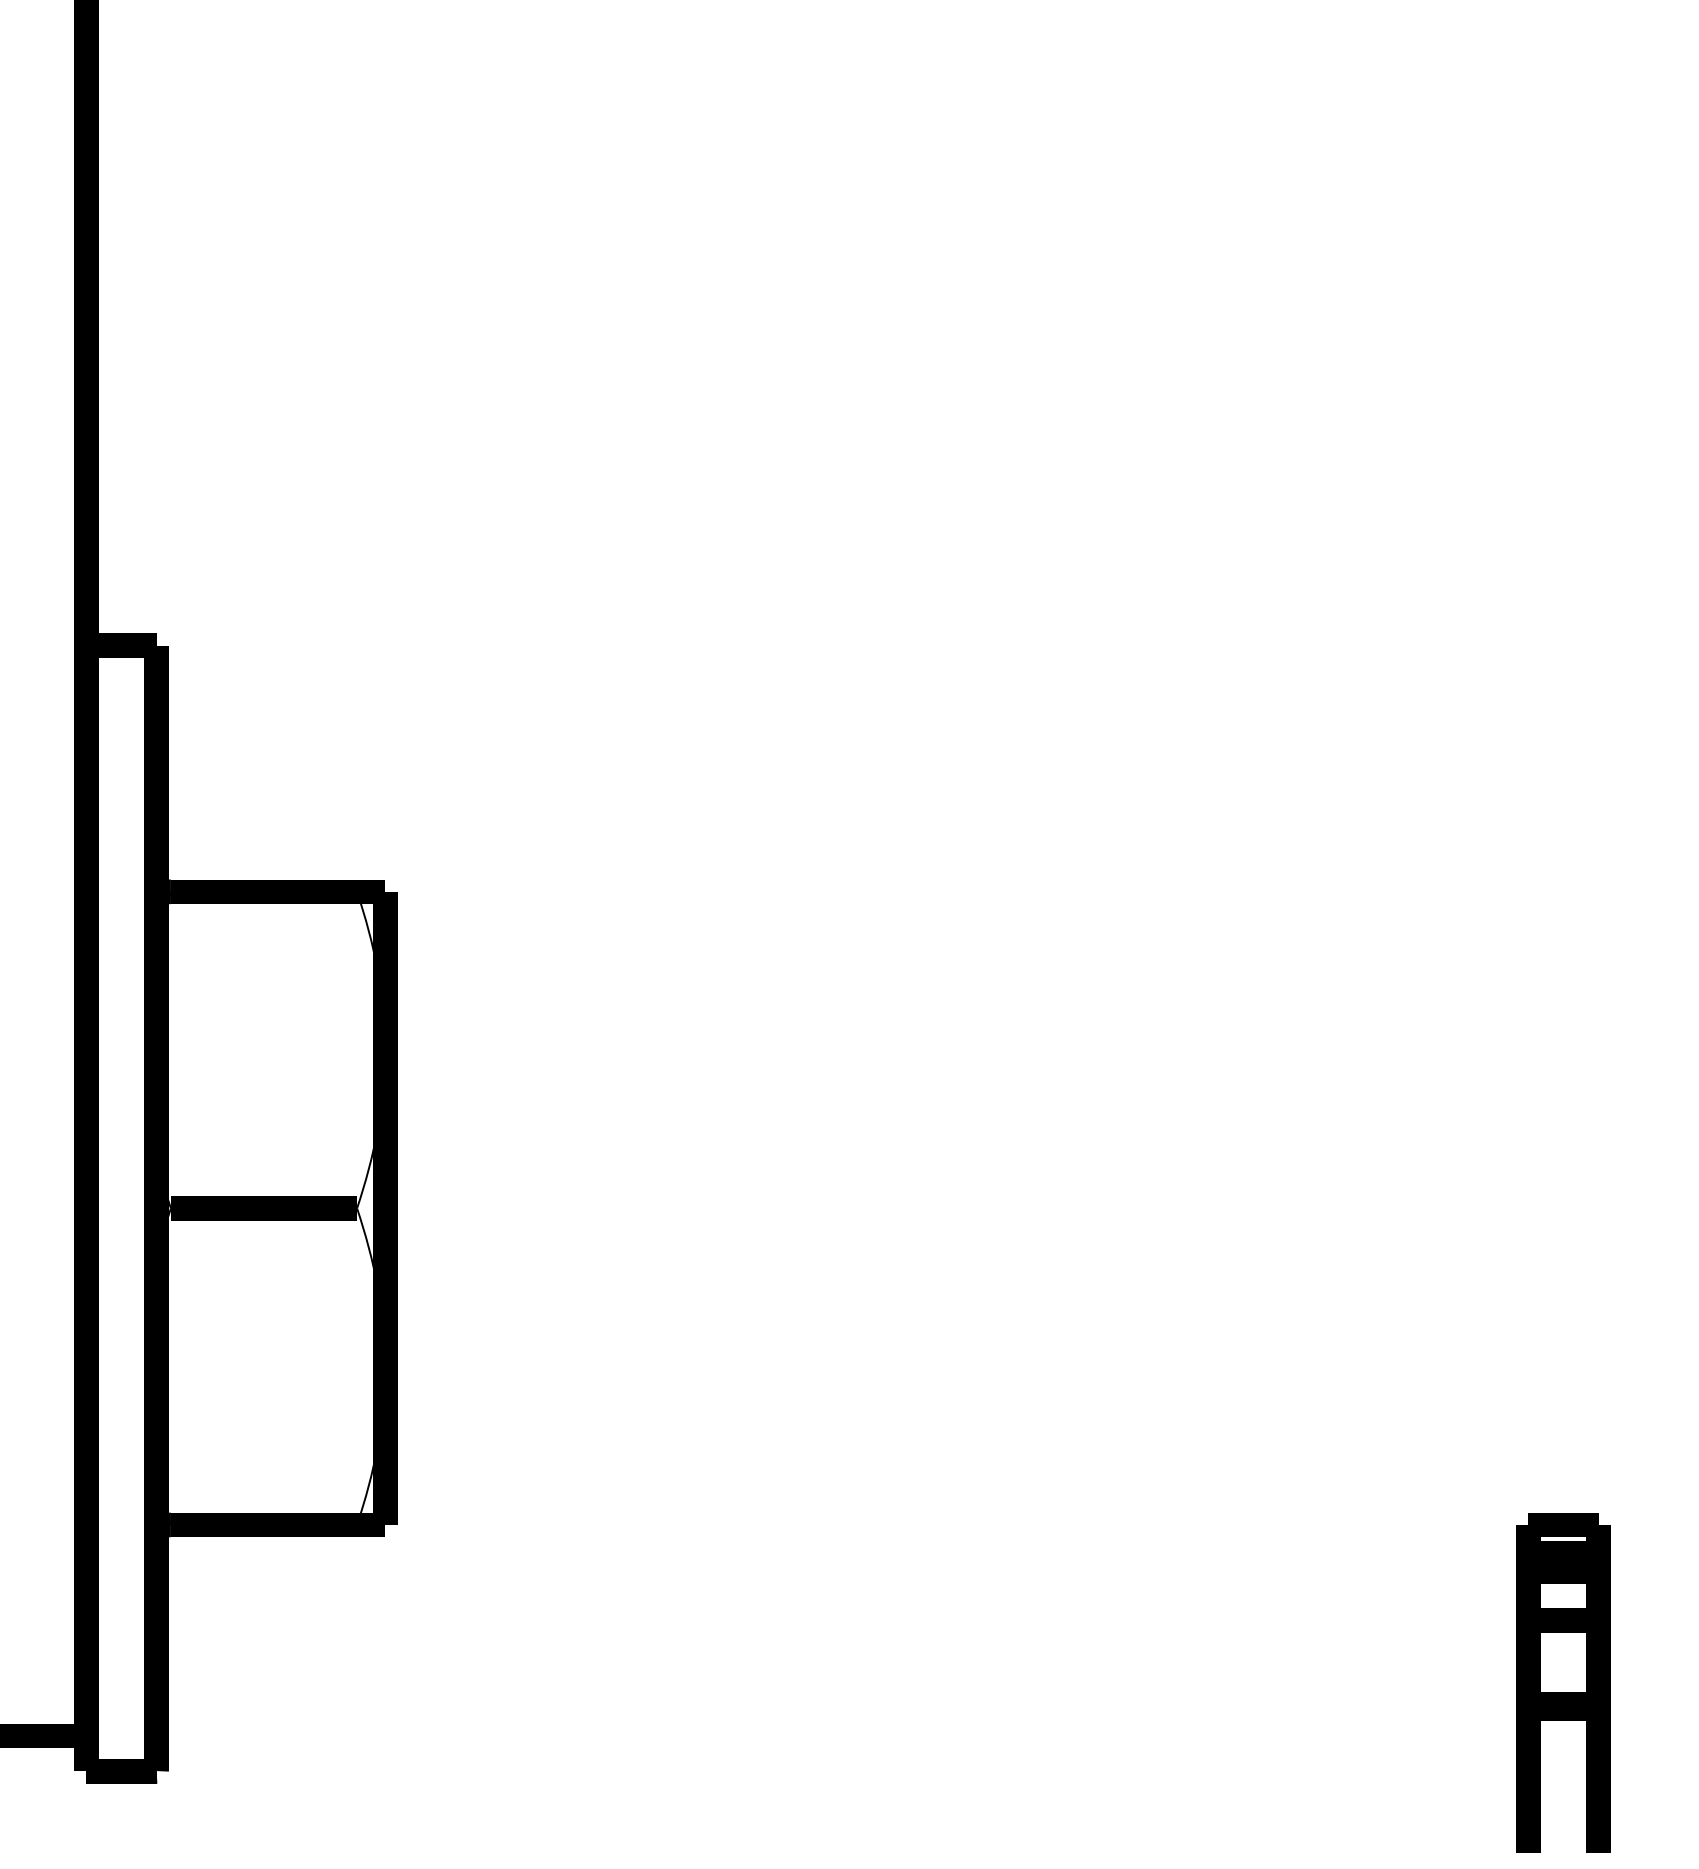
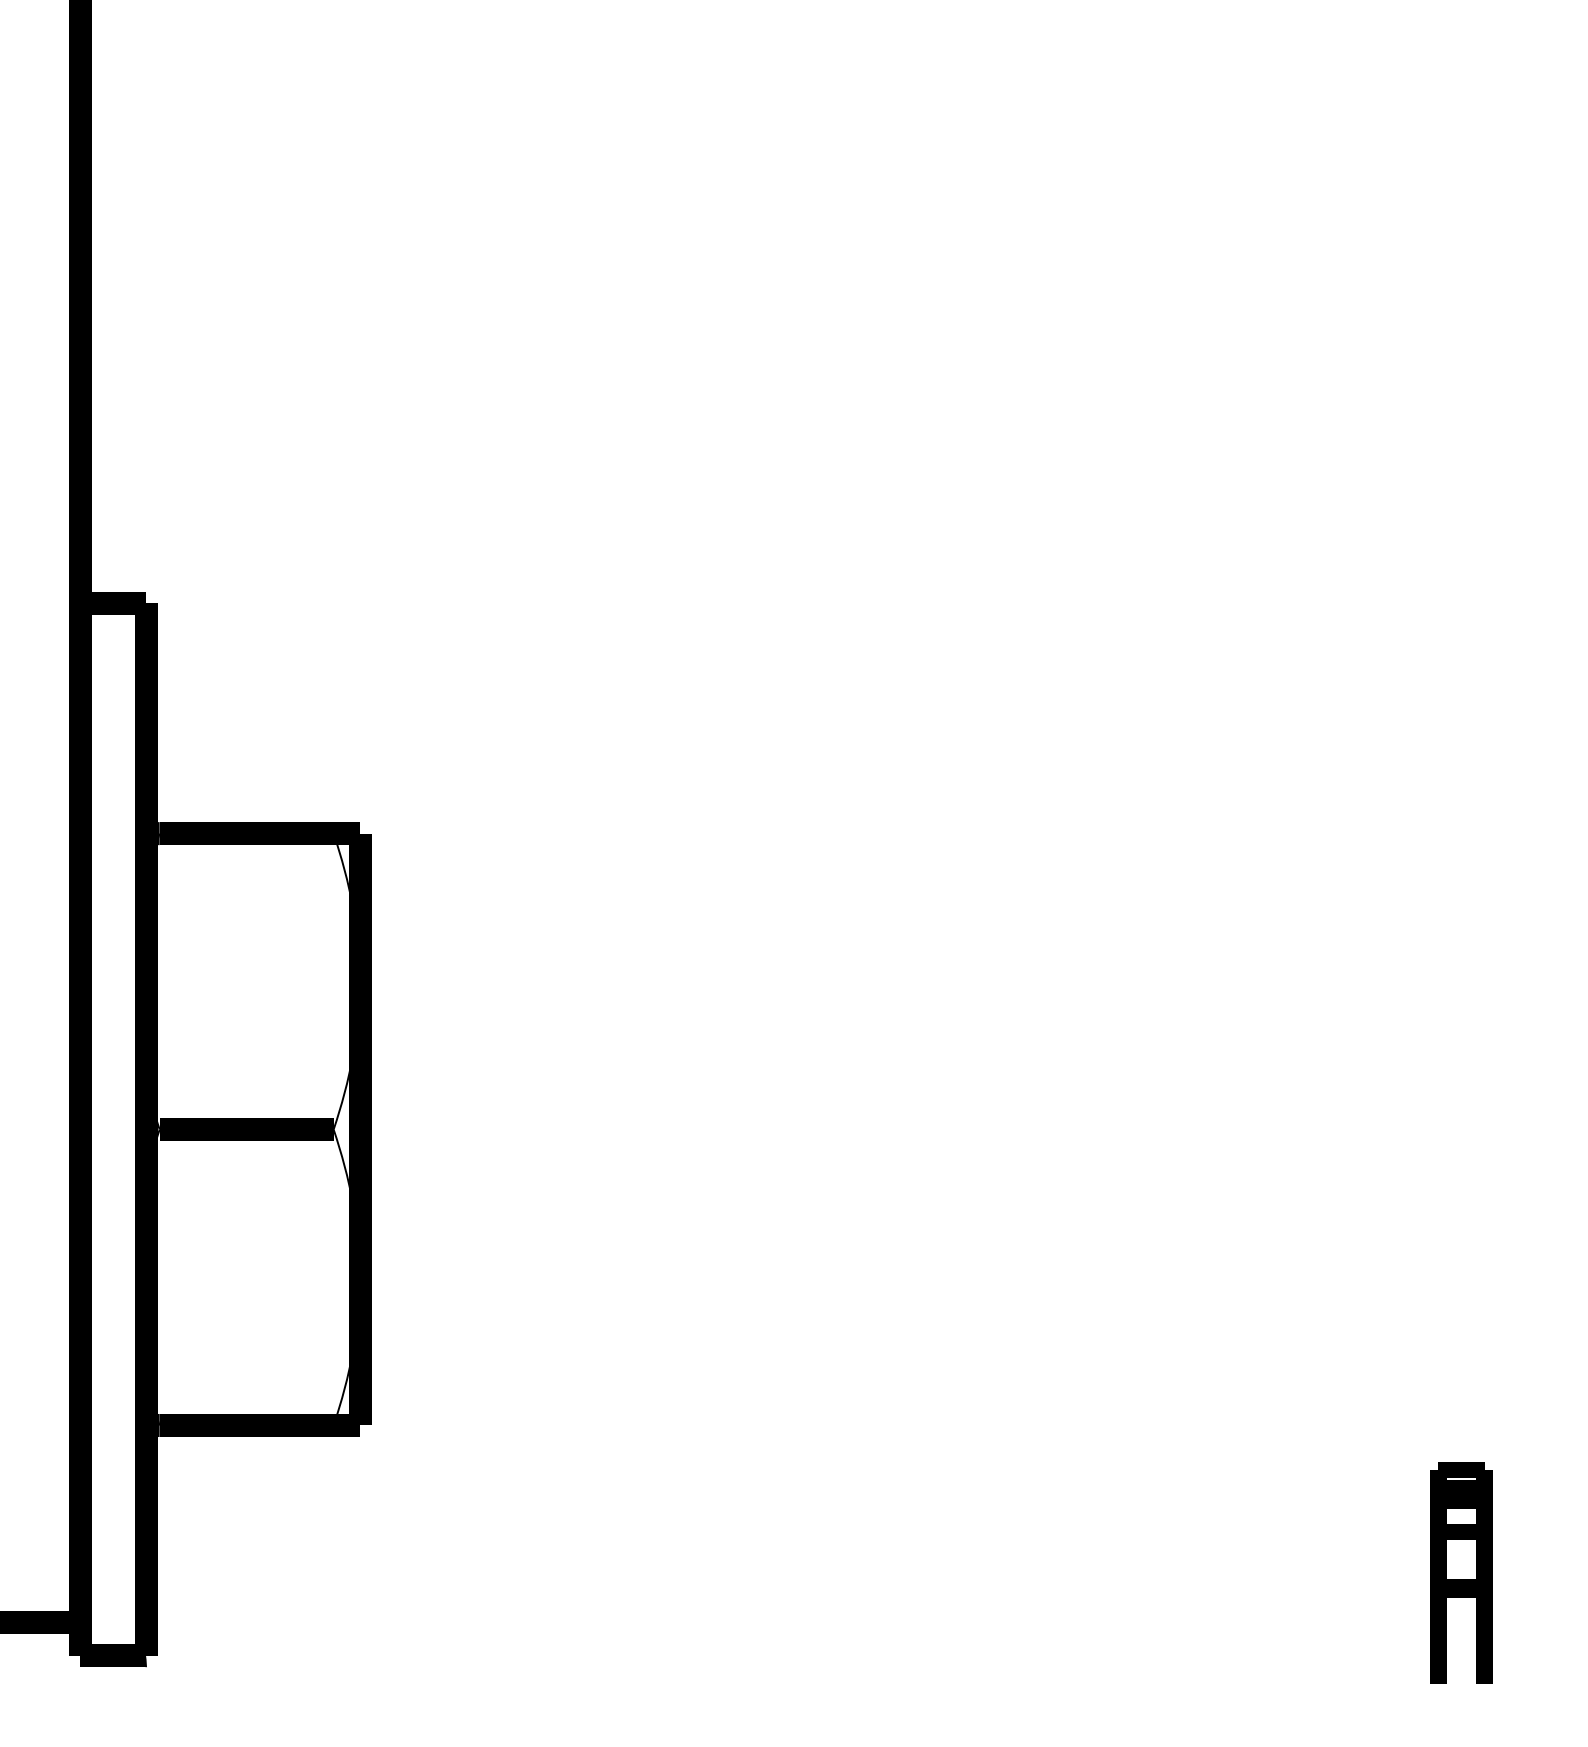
part: (1563, 1682) -> (1461, 1572), size x0.7

